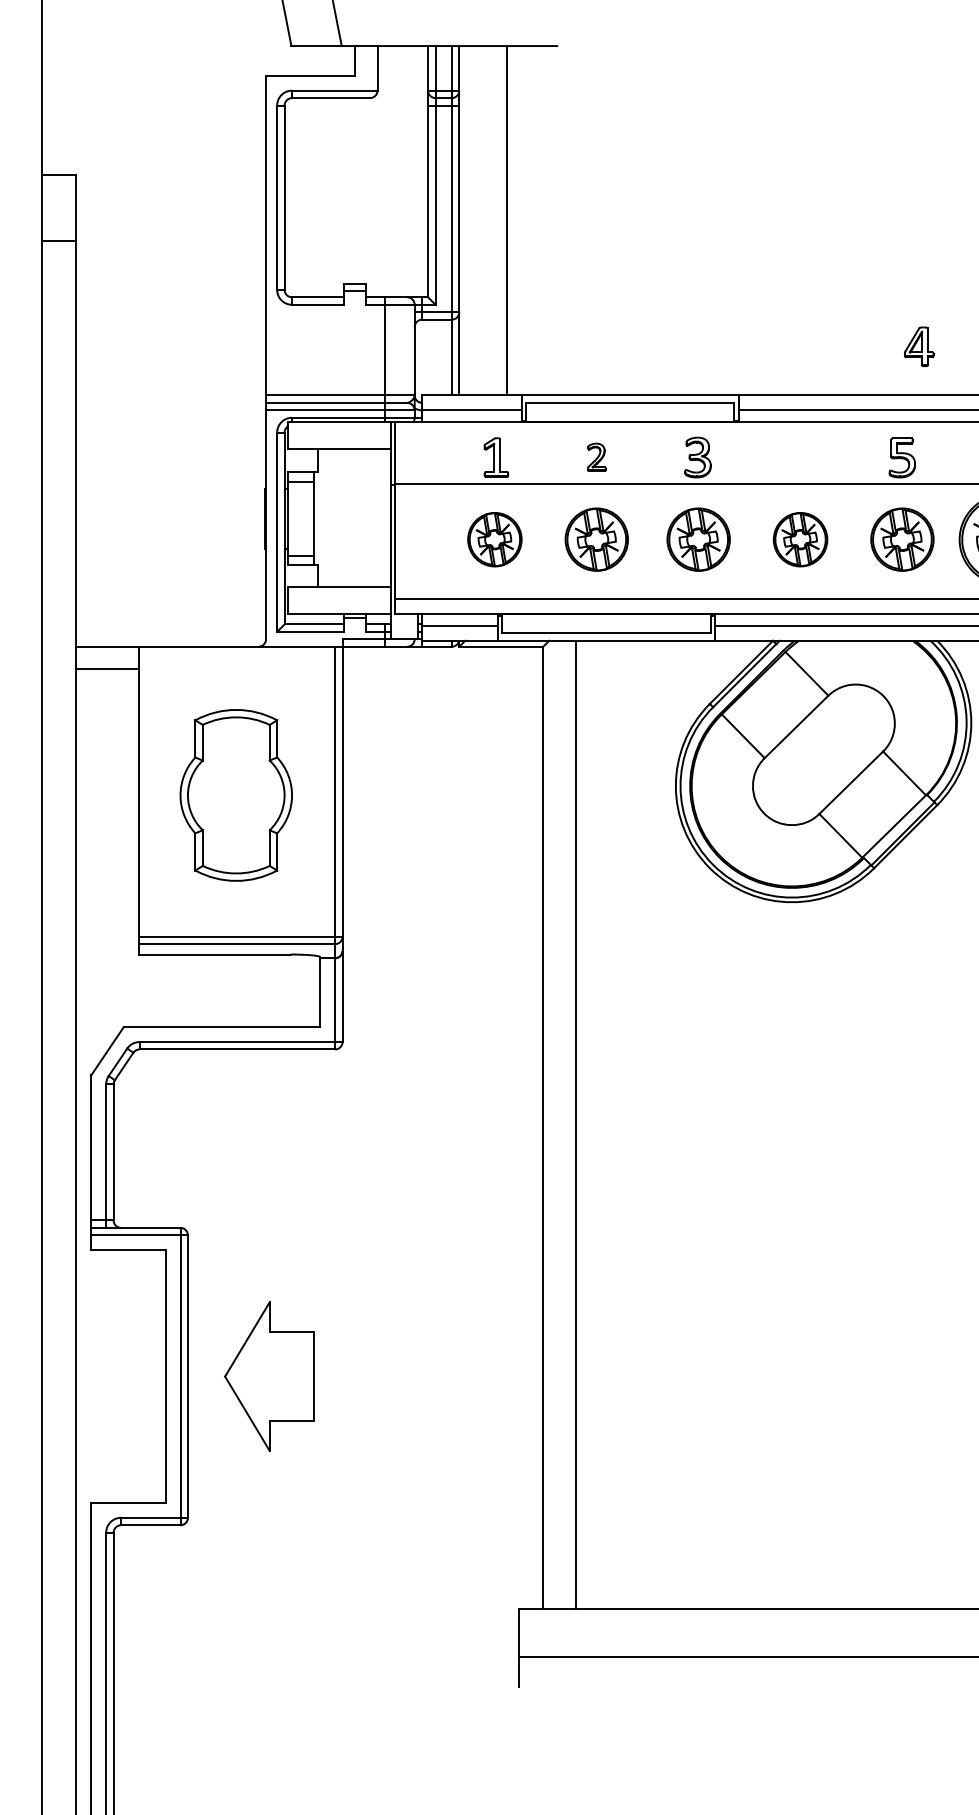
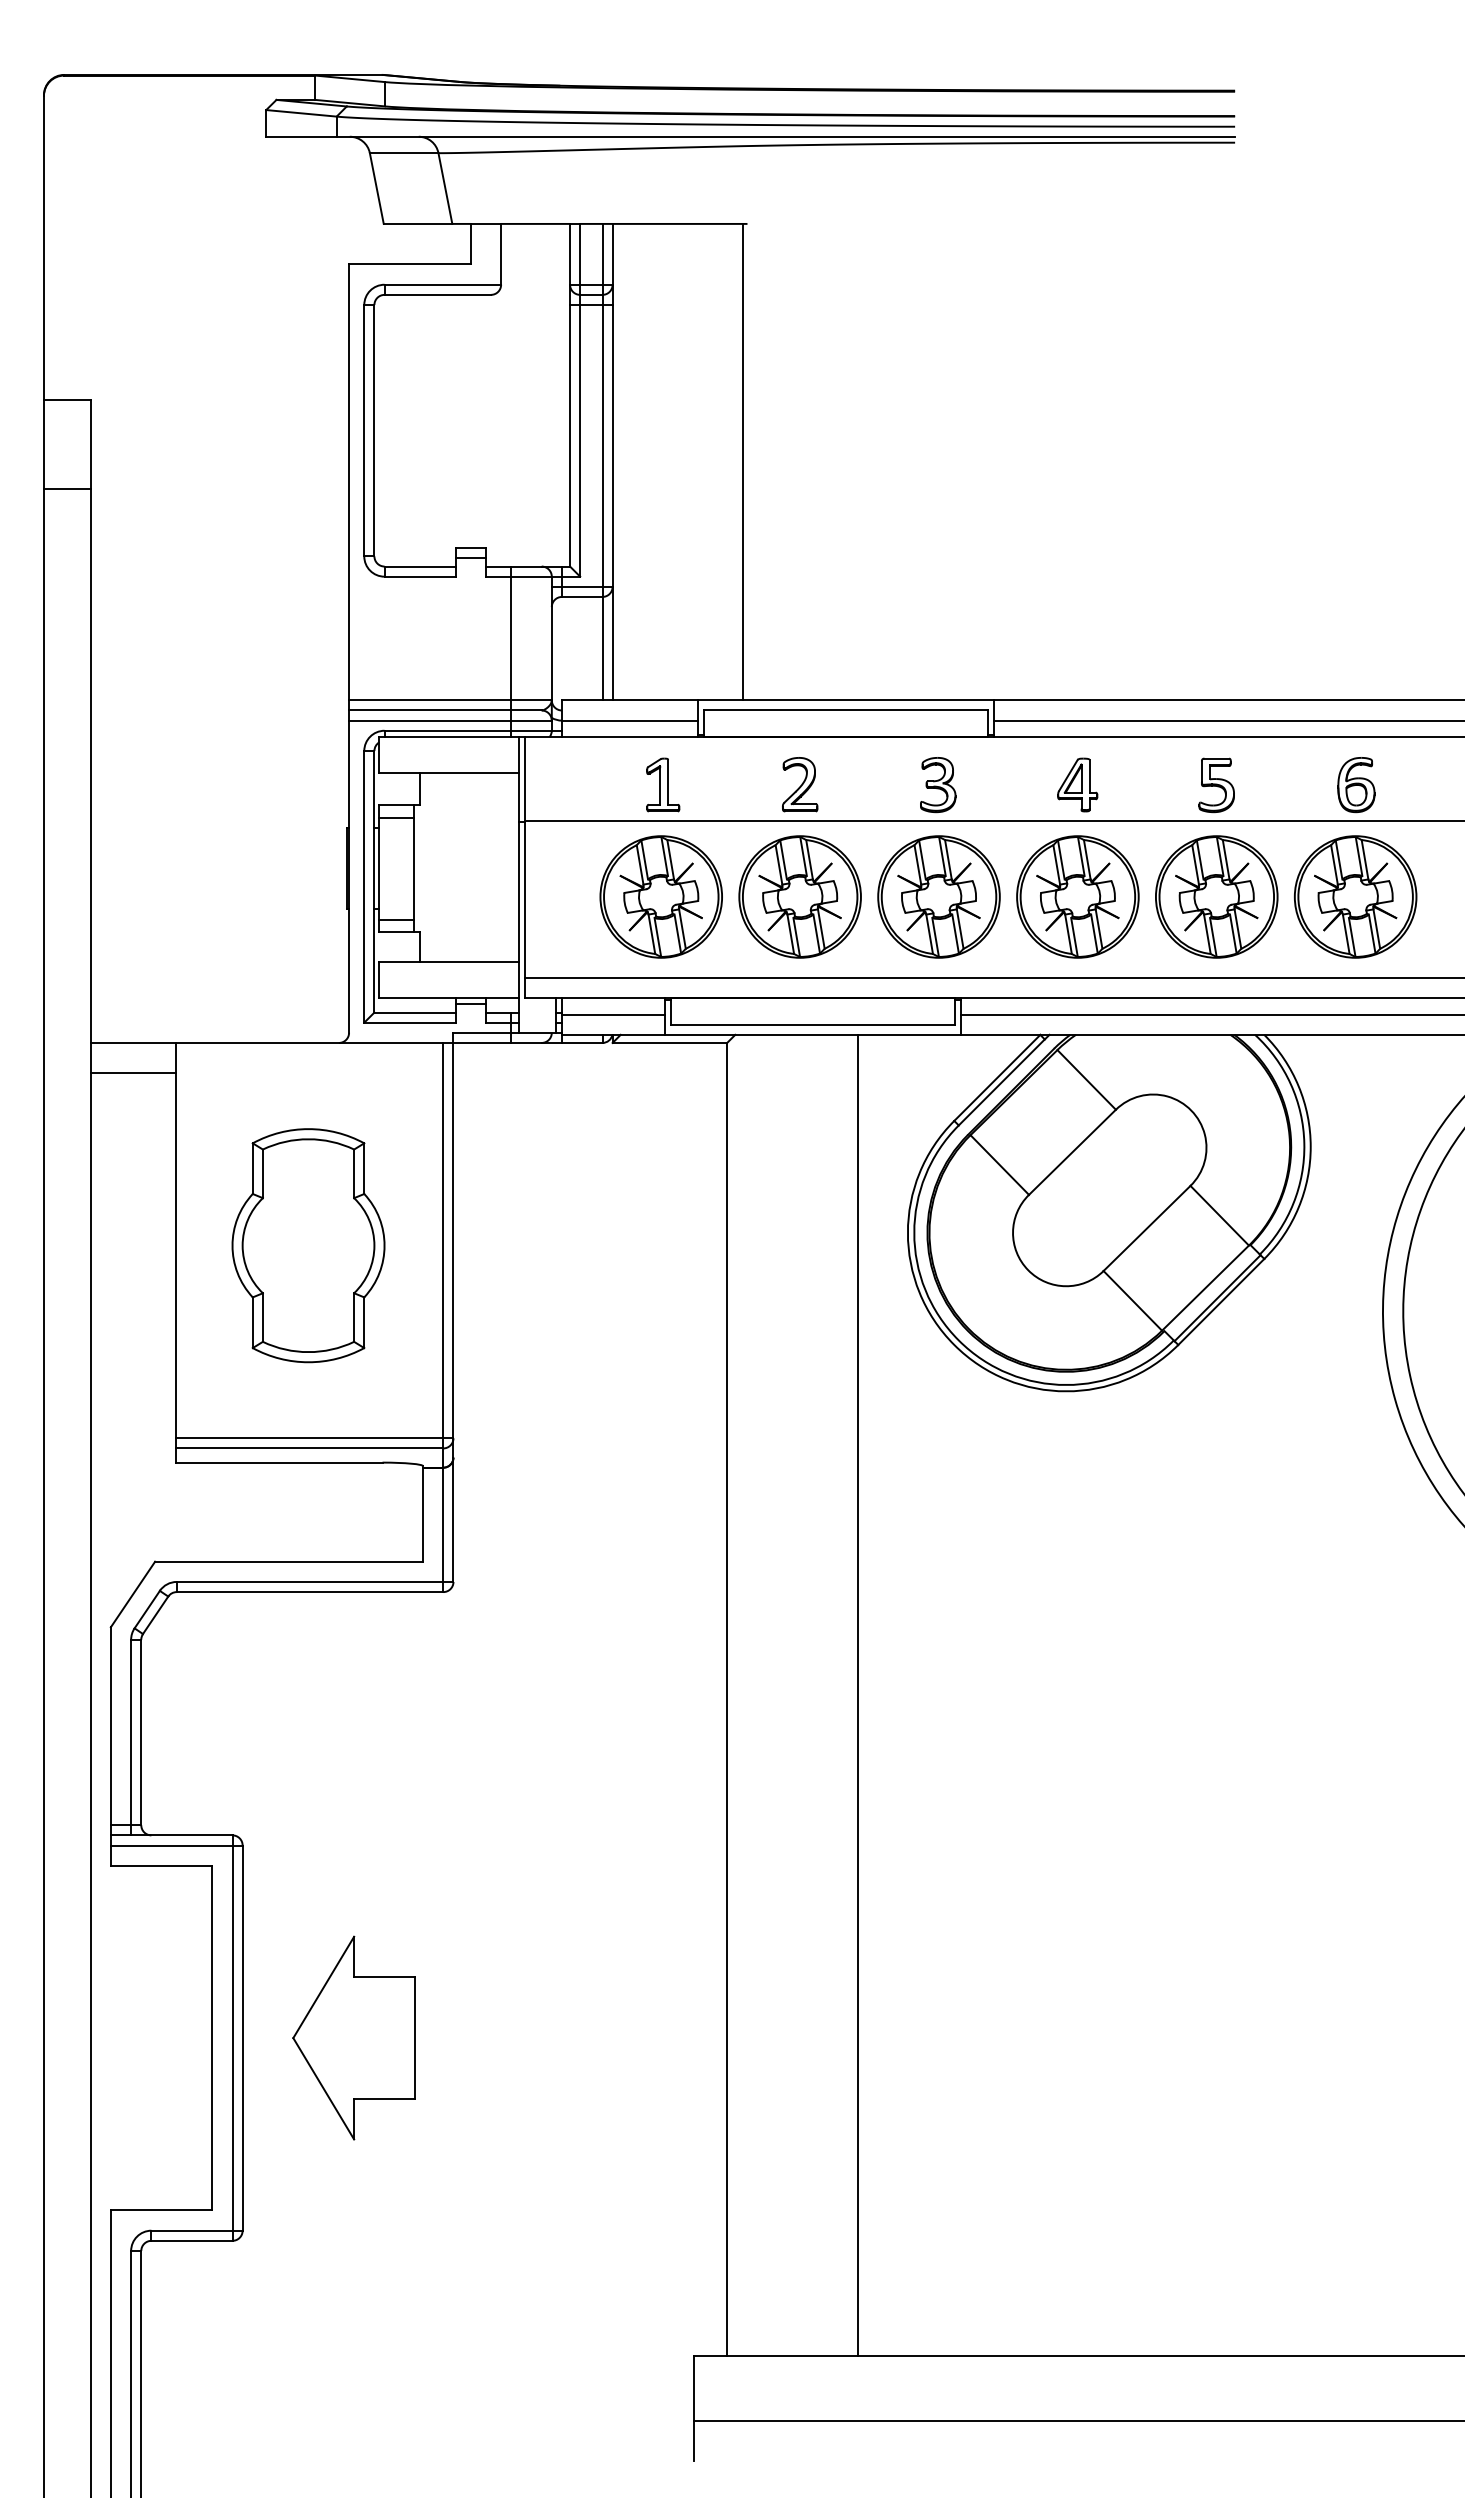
line: (507, 220) -> (743, 461), moved
part: (919, 346) -> (1077, 784), moved
part: (597, 457) -> (800, 784), size x1.43
part: (494, 539) -> (660, 896), size x1.67
part: (596, 539) -> (799, 896), size x1.43
part: (698, 539) -> (938, 896), size x1.43
part: (800, 539) -> (1077, 896), size x1.67
part: (902, 539) -> (1216, 896), size x1.43
line: (575, 1124) -> (857, 1694), moved

